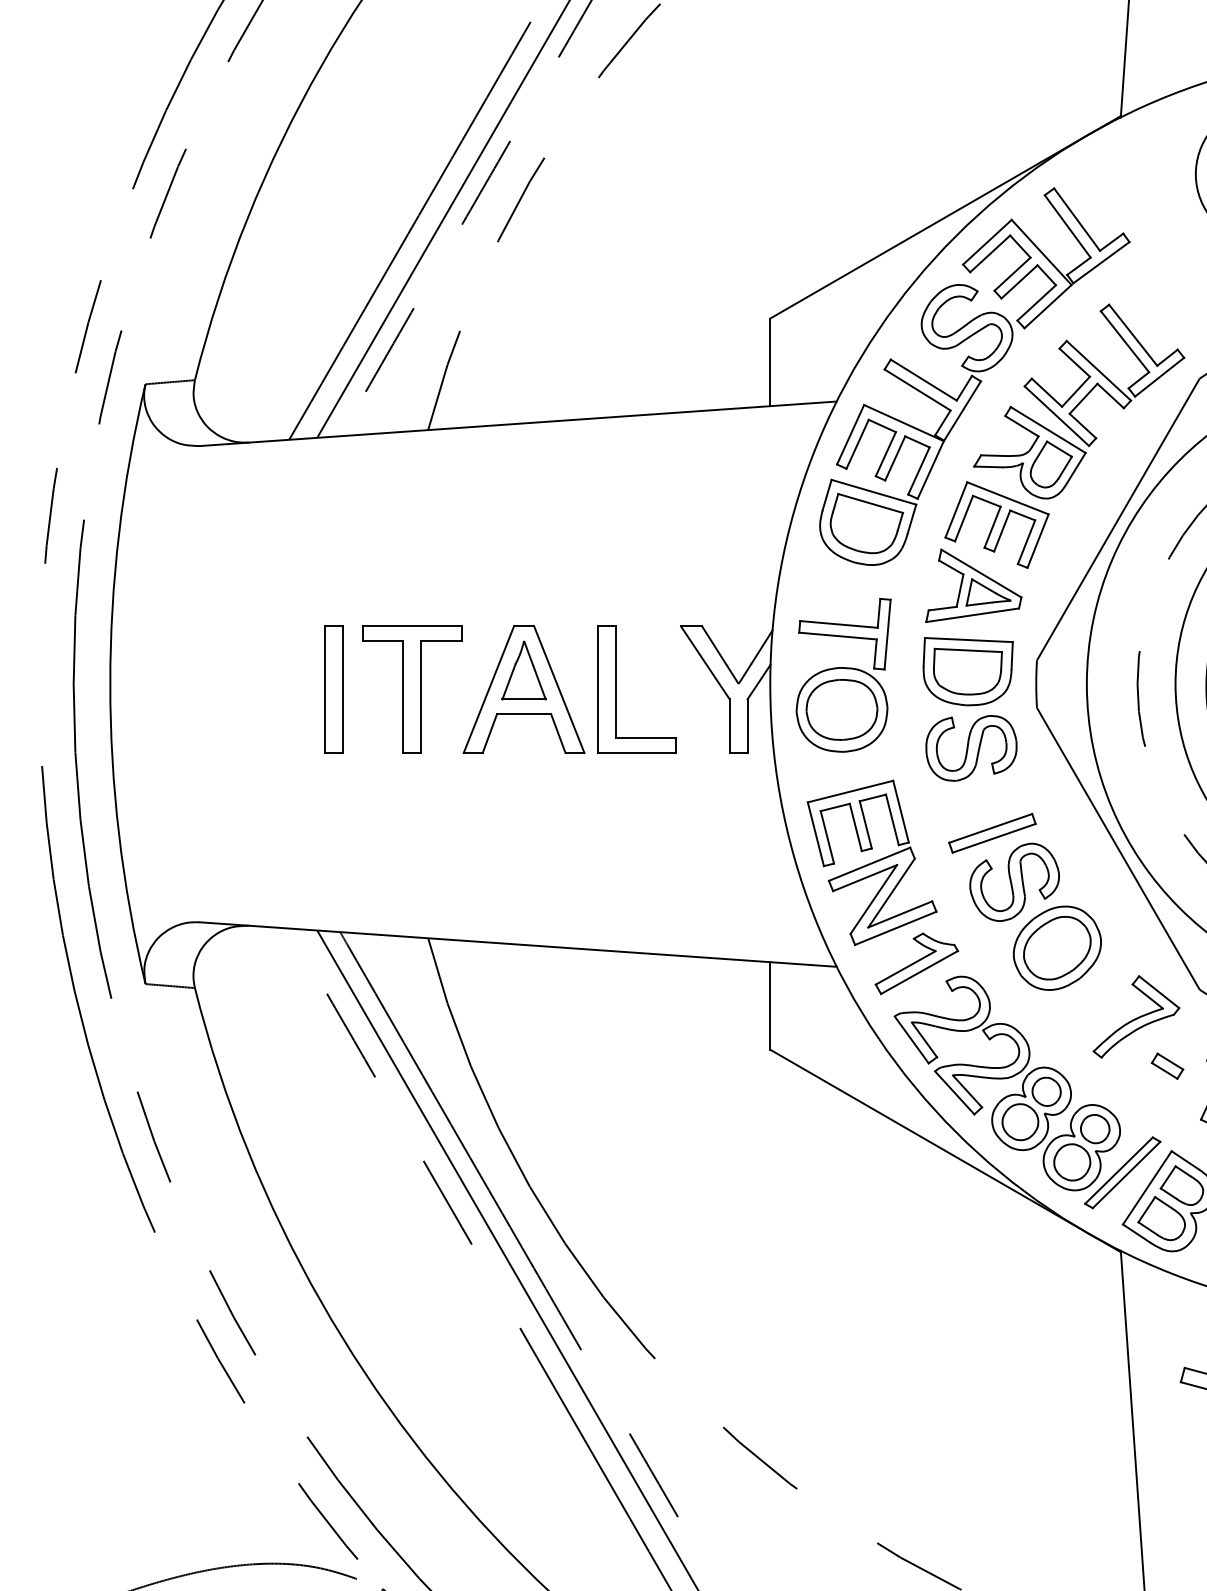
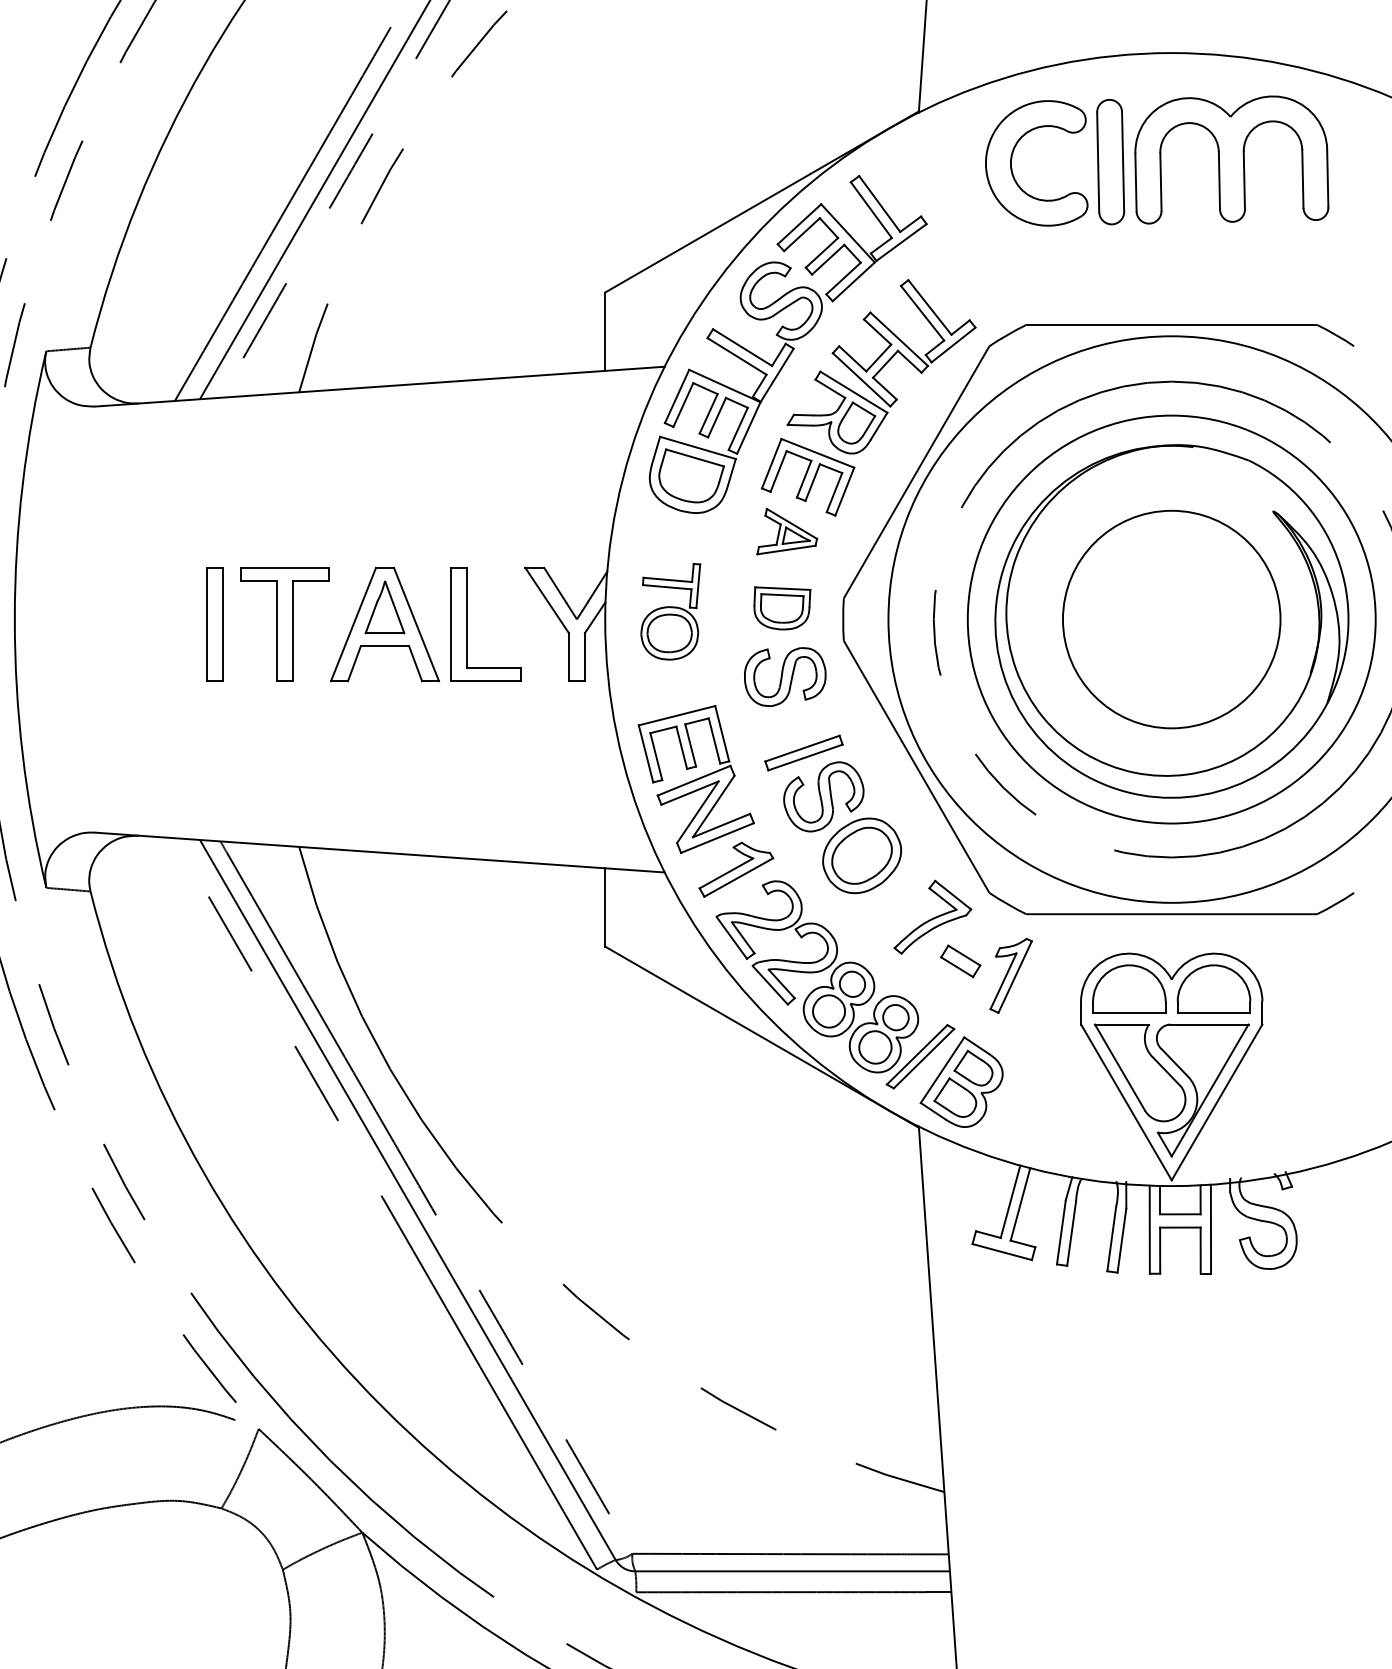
part: (972, 585) -> (786, 531), size x0.7
part: (968, 671) -> (782, 608), size x0.7
part: (843, 675) -> (670, 611), size x0.7
part: (1167, 1066) -> (960, 961), size x1.4

